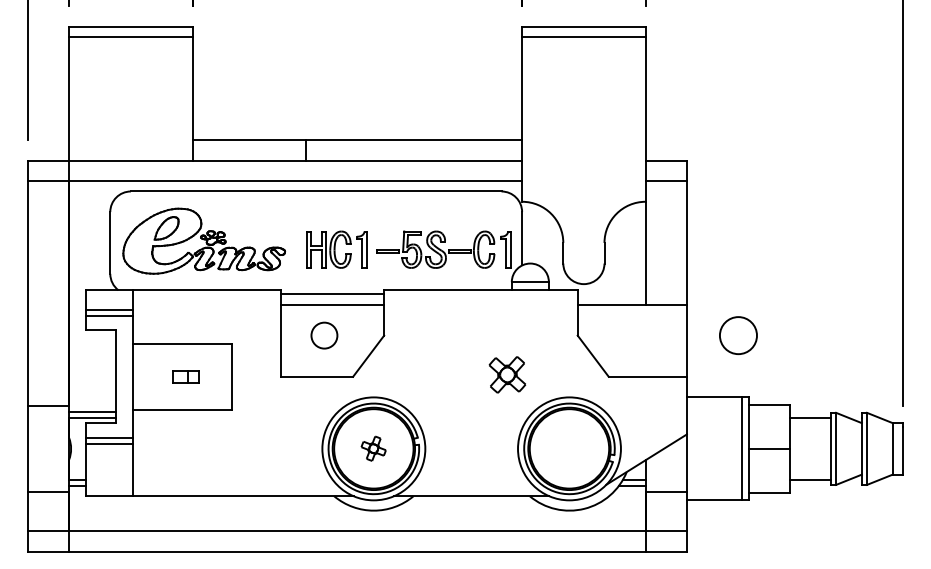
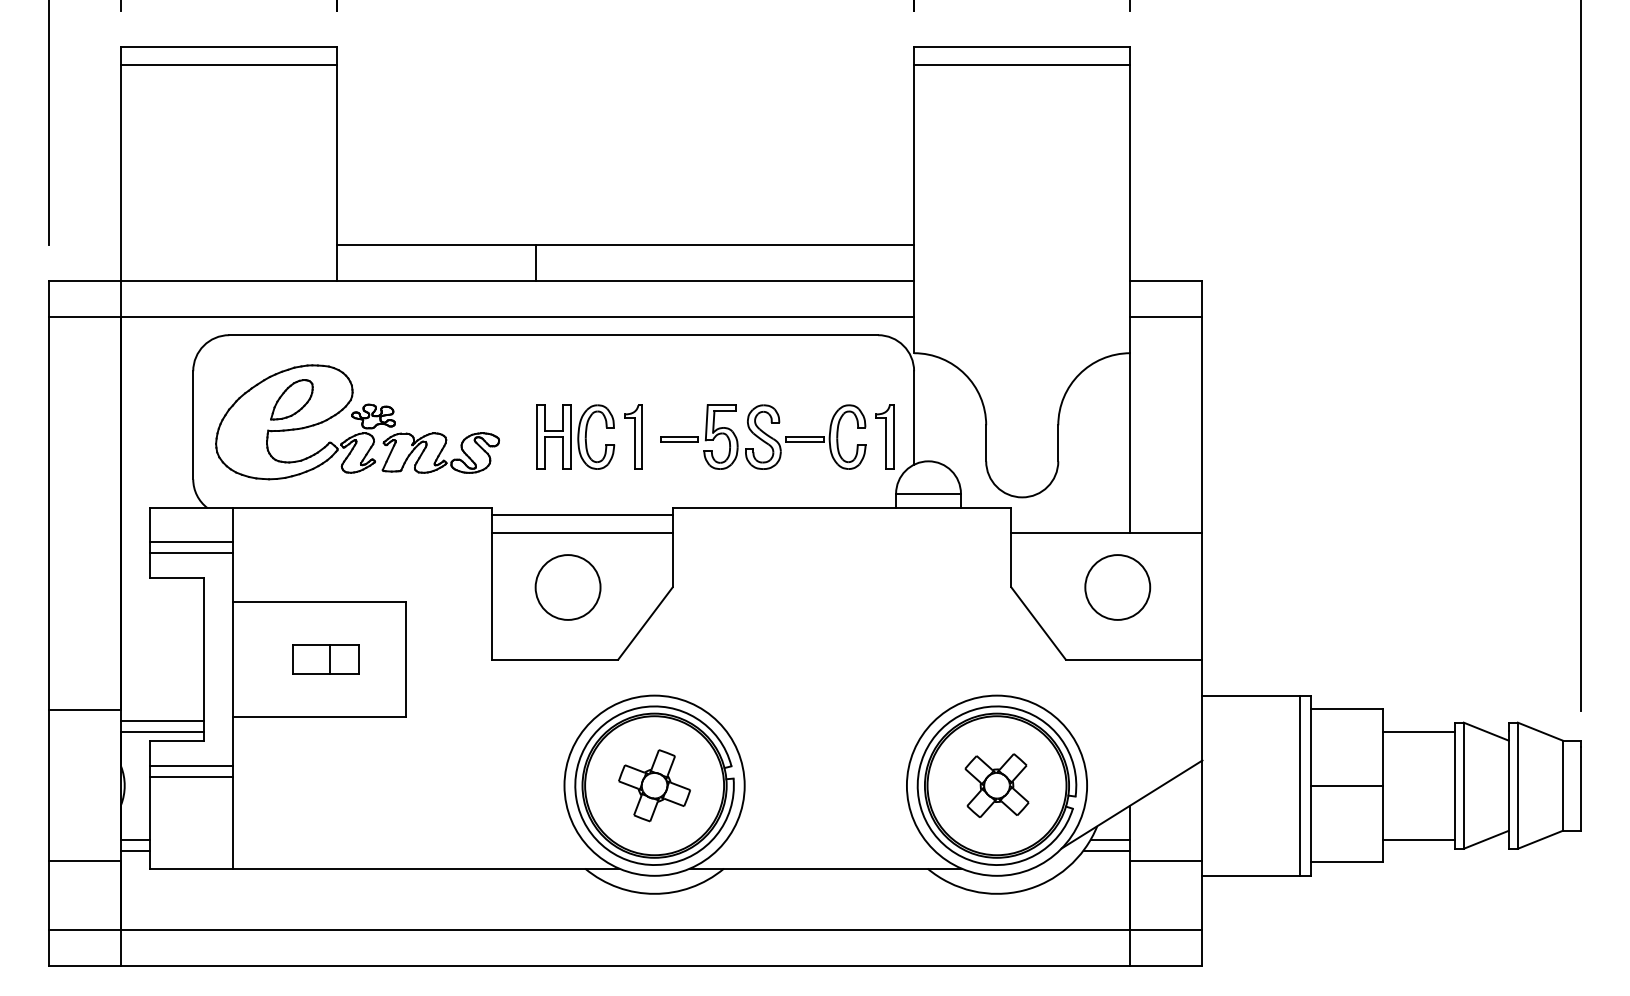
circle: (323, 335) -> (566, 587), size x1.43
circle: (738, 335) -> (1117, 587), moved
part: (507, 374) -> (997, 785), moved
part: (185, 376) -> (324, 659), size x1.43
part: (373, 448) -> (653, 785), size x1.67

